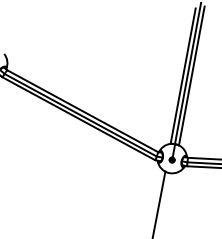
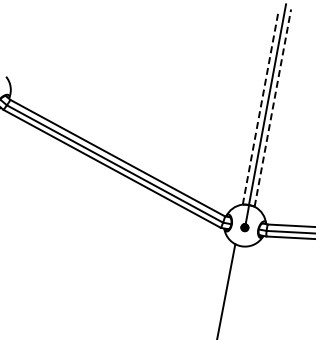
line: (191, 75) -> (272, 107), solid -> dashed
line: (183, 76) -> (260, 108), solid -> dashed

